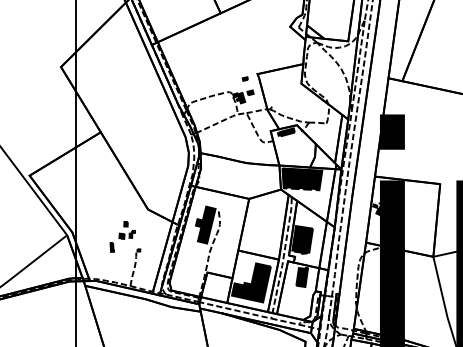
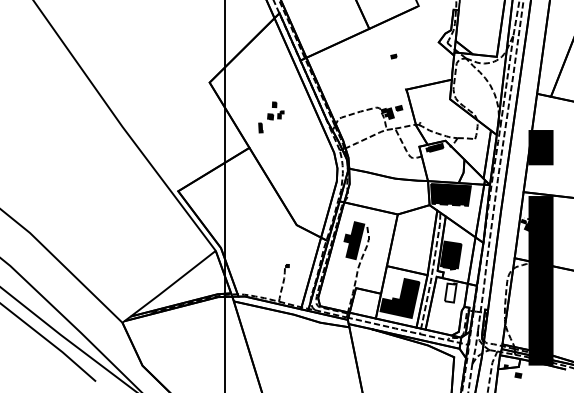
part: (244, 78) -> (393, 56), moved
part: (122, 236) -> (271, 117), moved
fill: (301, 276) -> (450, 292), removed

